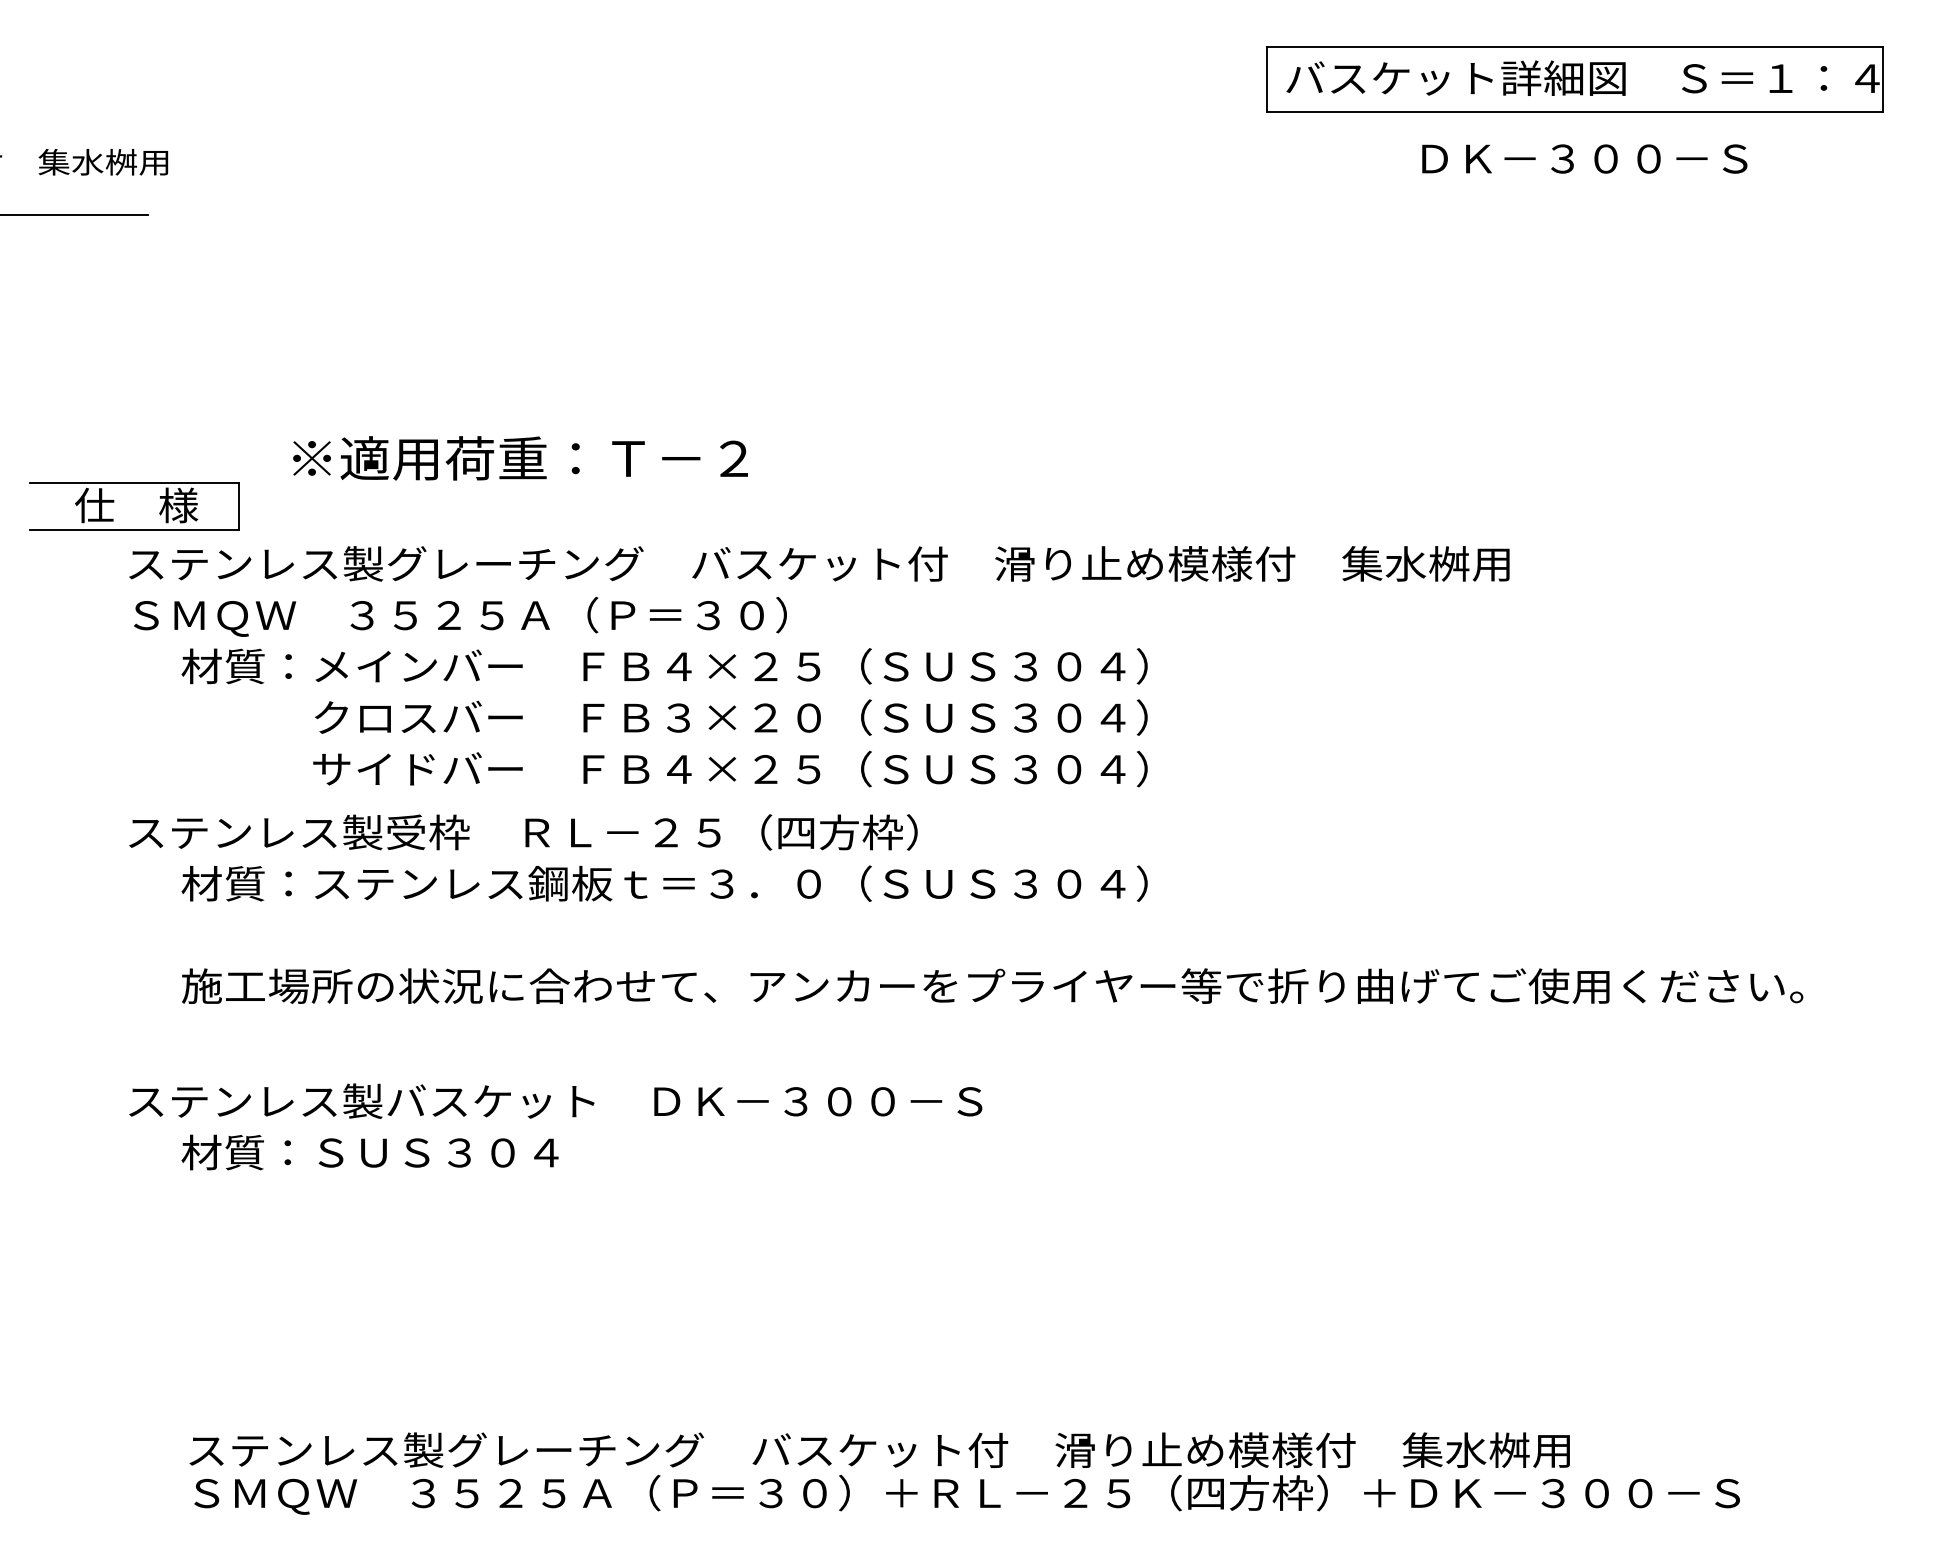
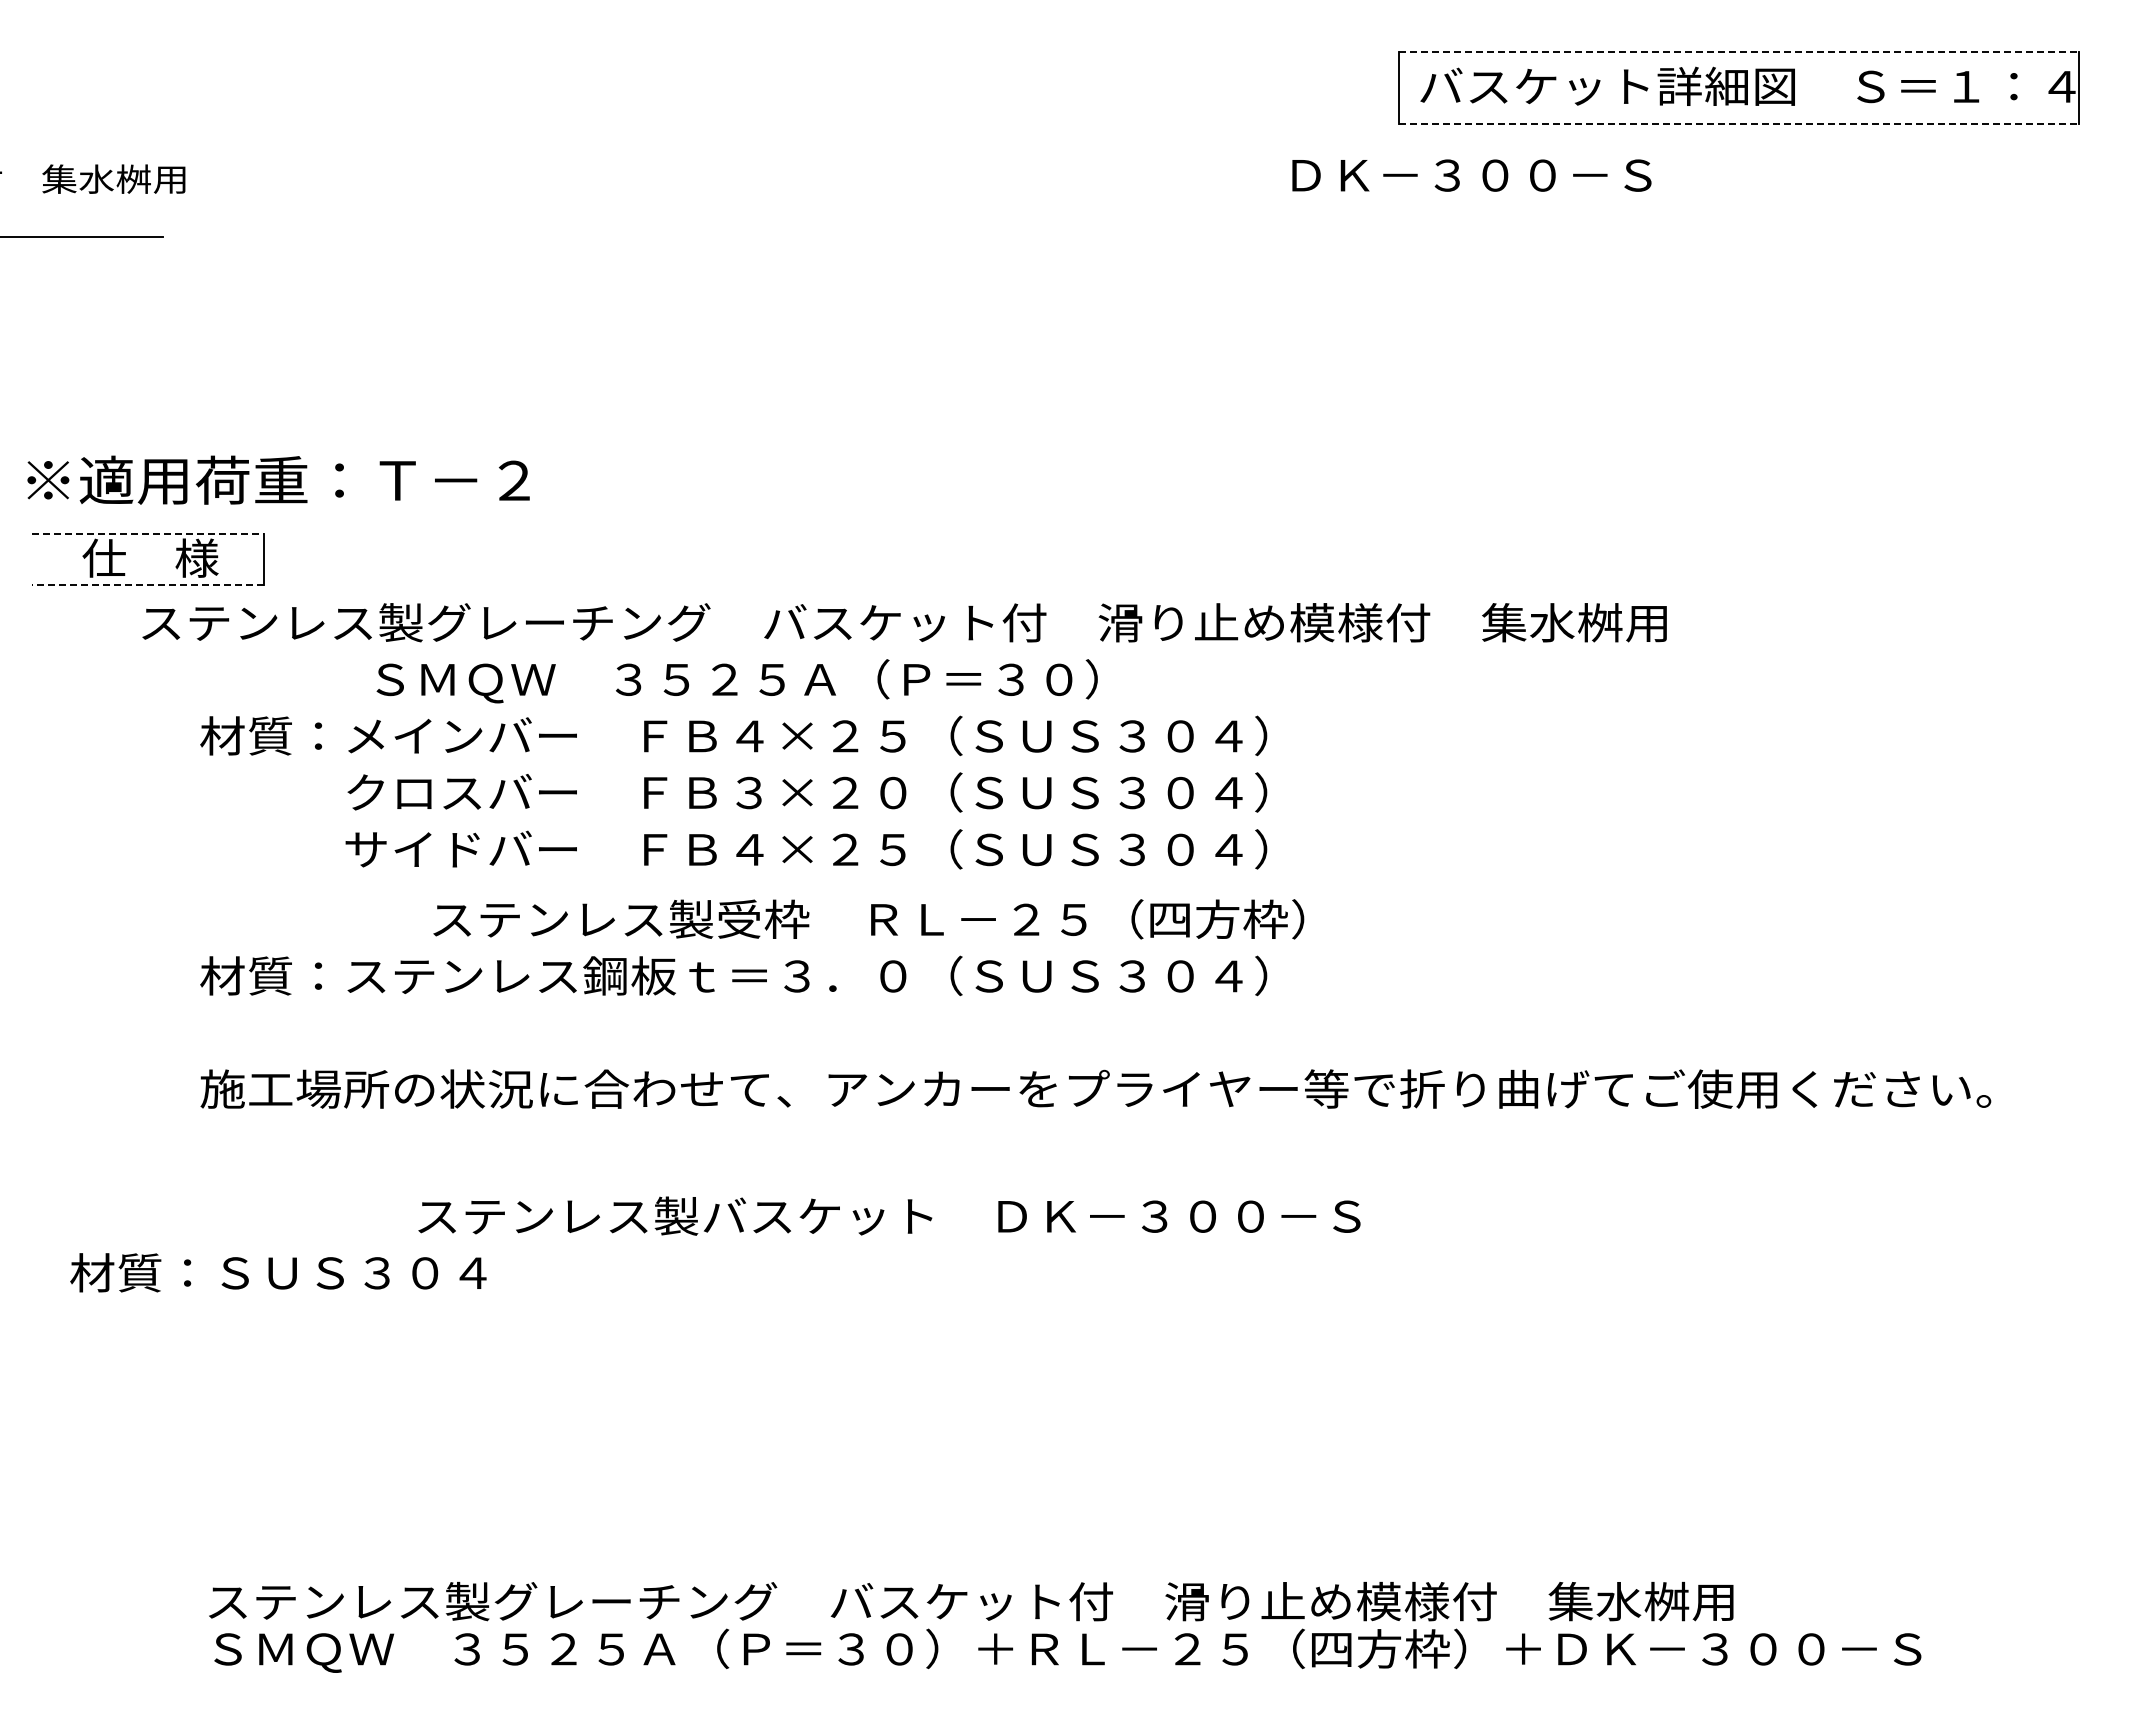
line: (1575, 46) -> (1739, 51), solid -> dashed
line: (1575, 111) -> (1739, 123), solid -> dashed
text: (1584, 158) -> (1471, 175), moved
text: (520, 457) -> (278, 479), moved
line: (134, 483) -> (148, 533), solid -> dashed
line: (134, 530) -> (148, 585), solid -> dashed
text: (459, 617) -> (736, 681), moved
text: (523, 832) -> (868, 919), moved
text: (555, 1100) -> (889, 1215), moved
text: (370, 1152) -> (278, 1272), moved

